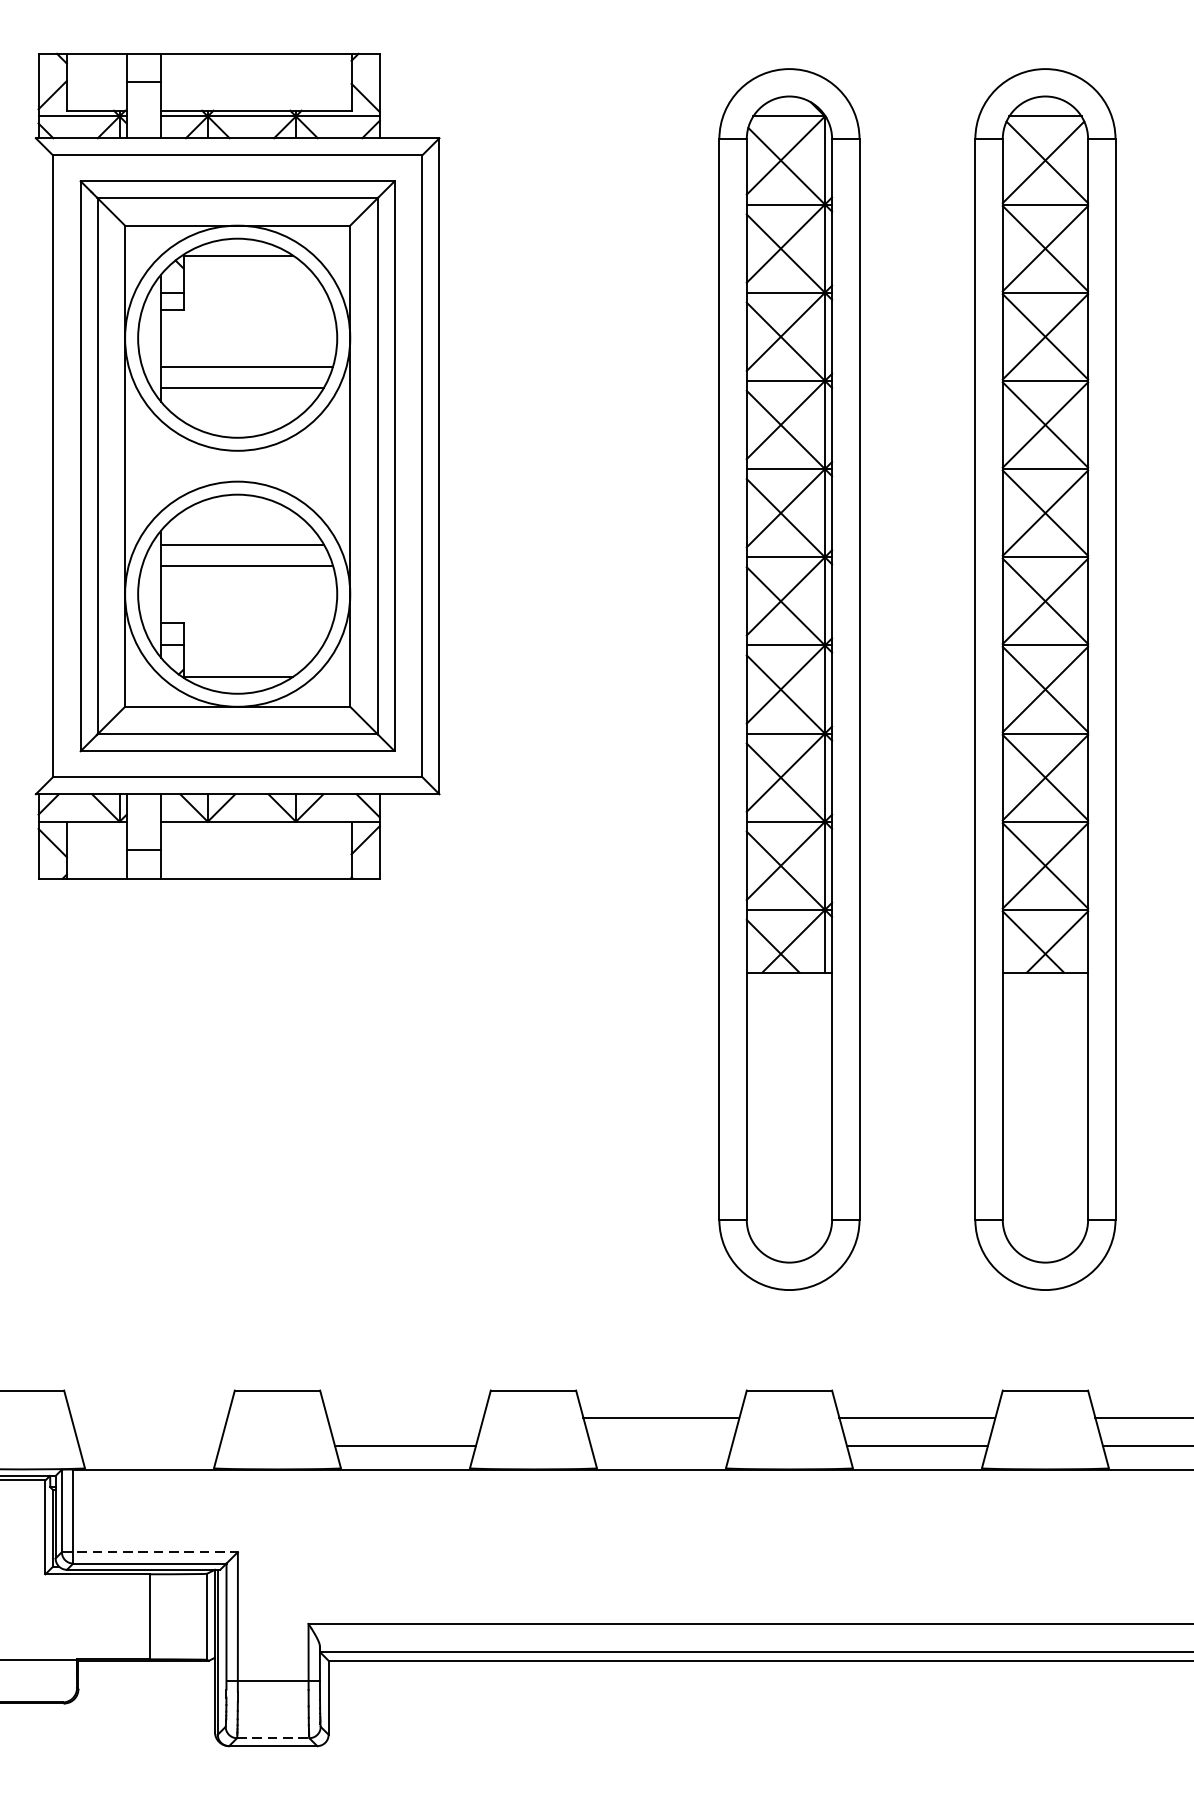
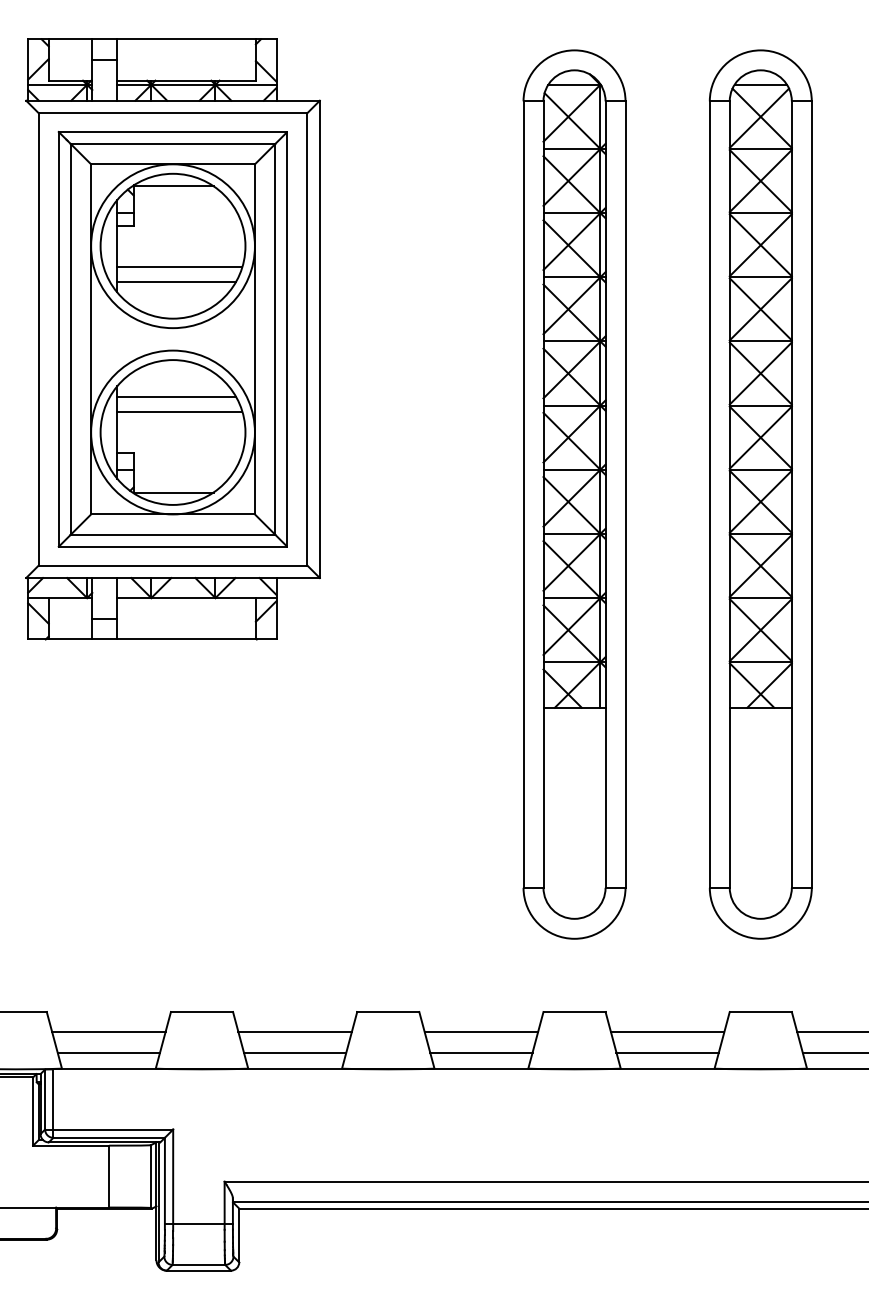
line: (148, 1417) -> (108, 1031), added
line: (404, 1417) -> (294, 1031), added
line: (148, 1446) -> (108, 1052), added
line: (661, 1446) -> (481, 1052), added
line: (150, 1552) -> (109, 1129), dashed -> solid
line: (274, 1737) -> (199, 1264), dashed -> solid

